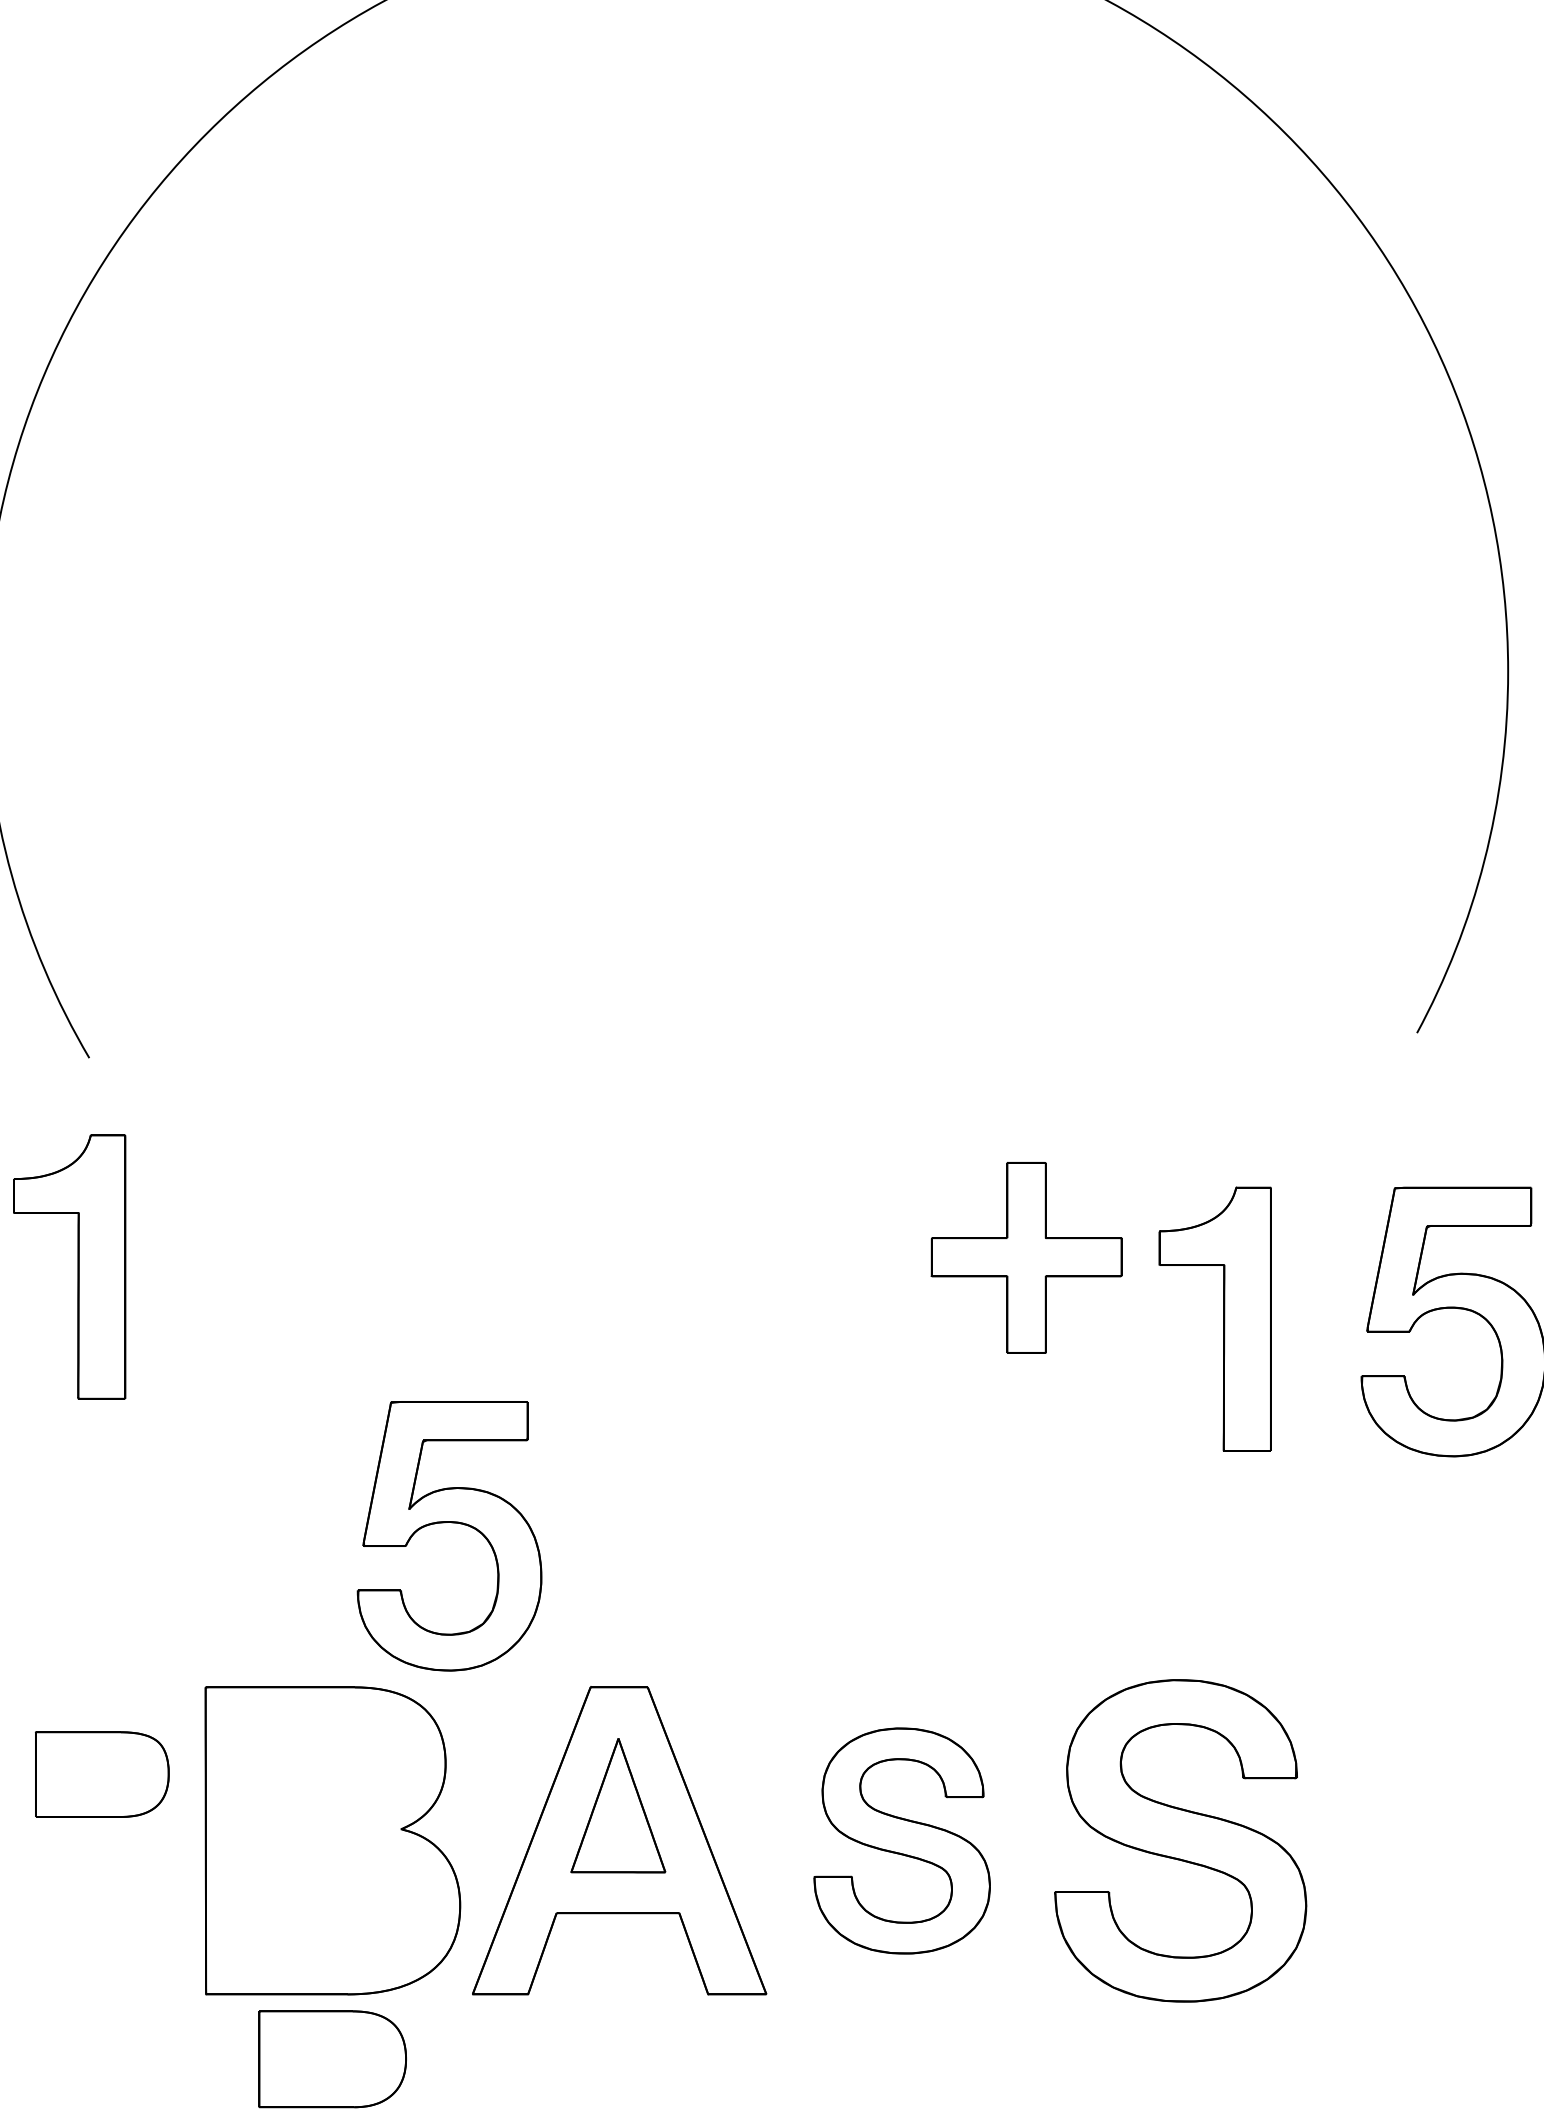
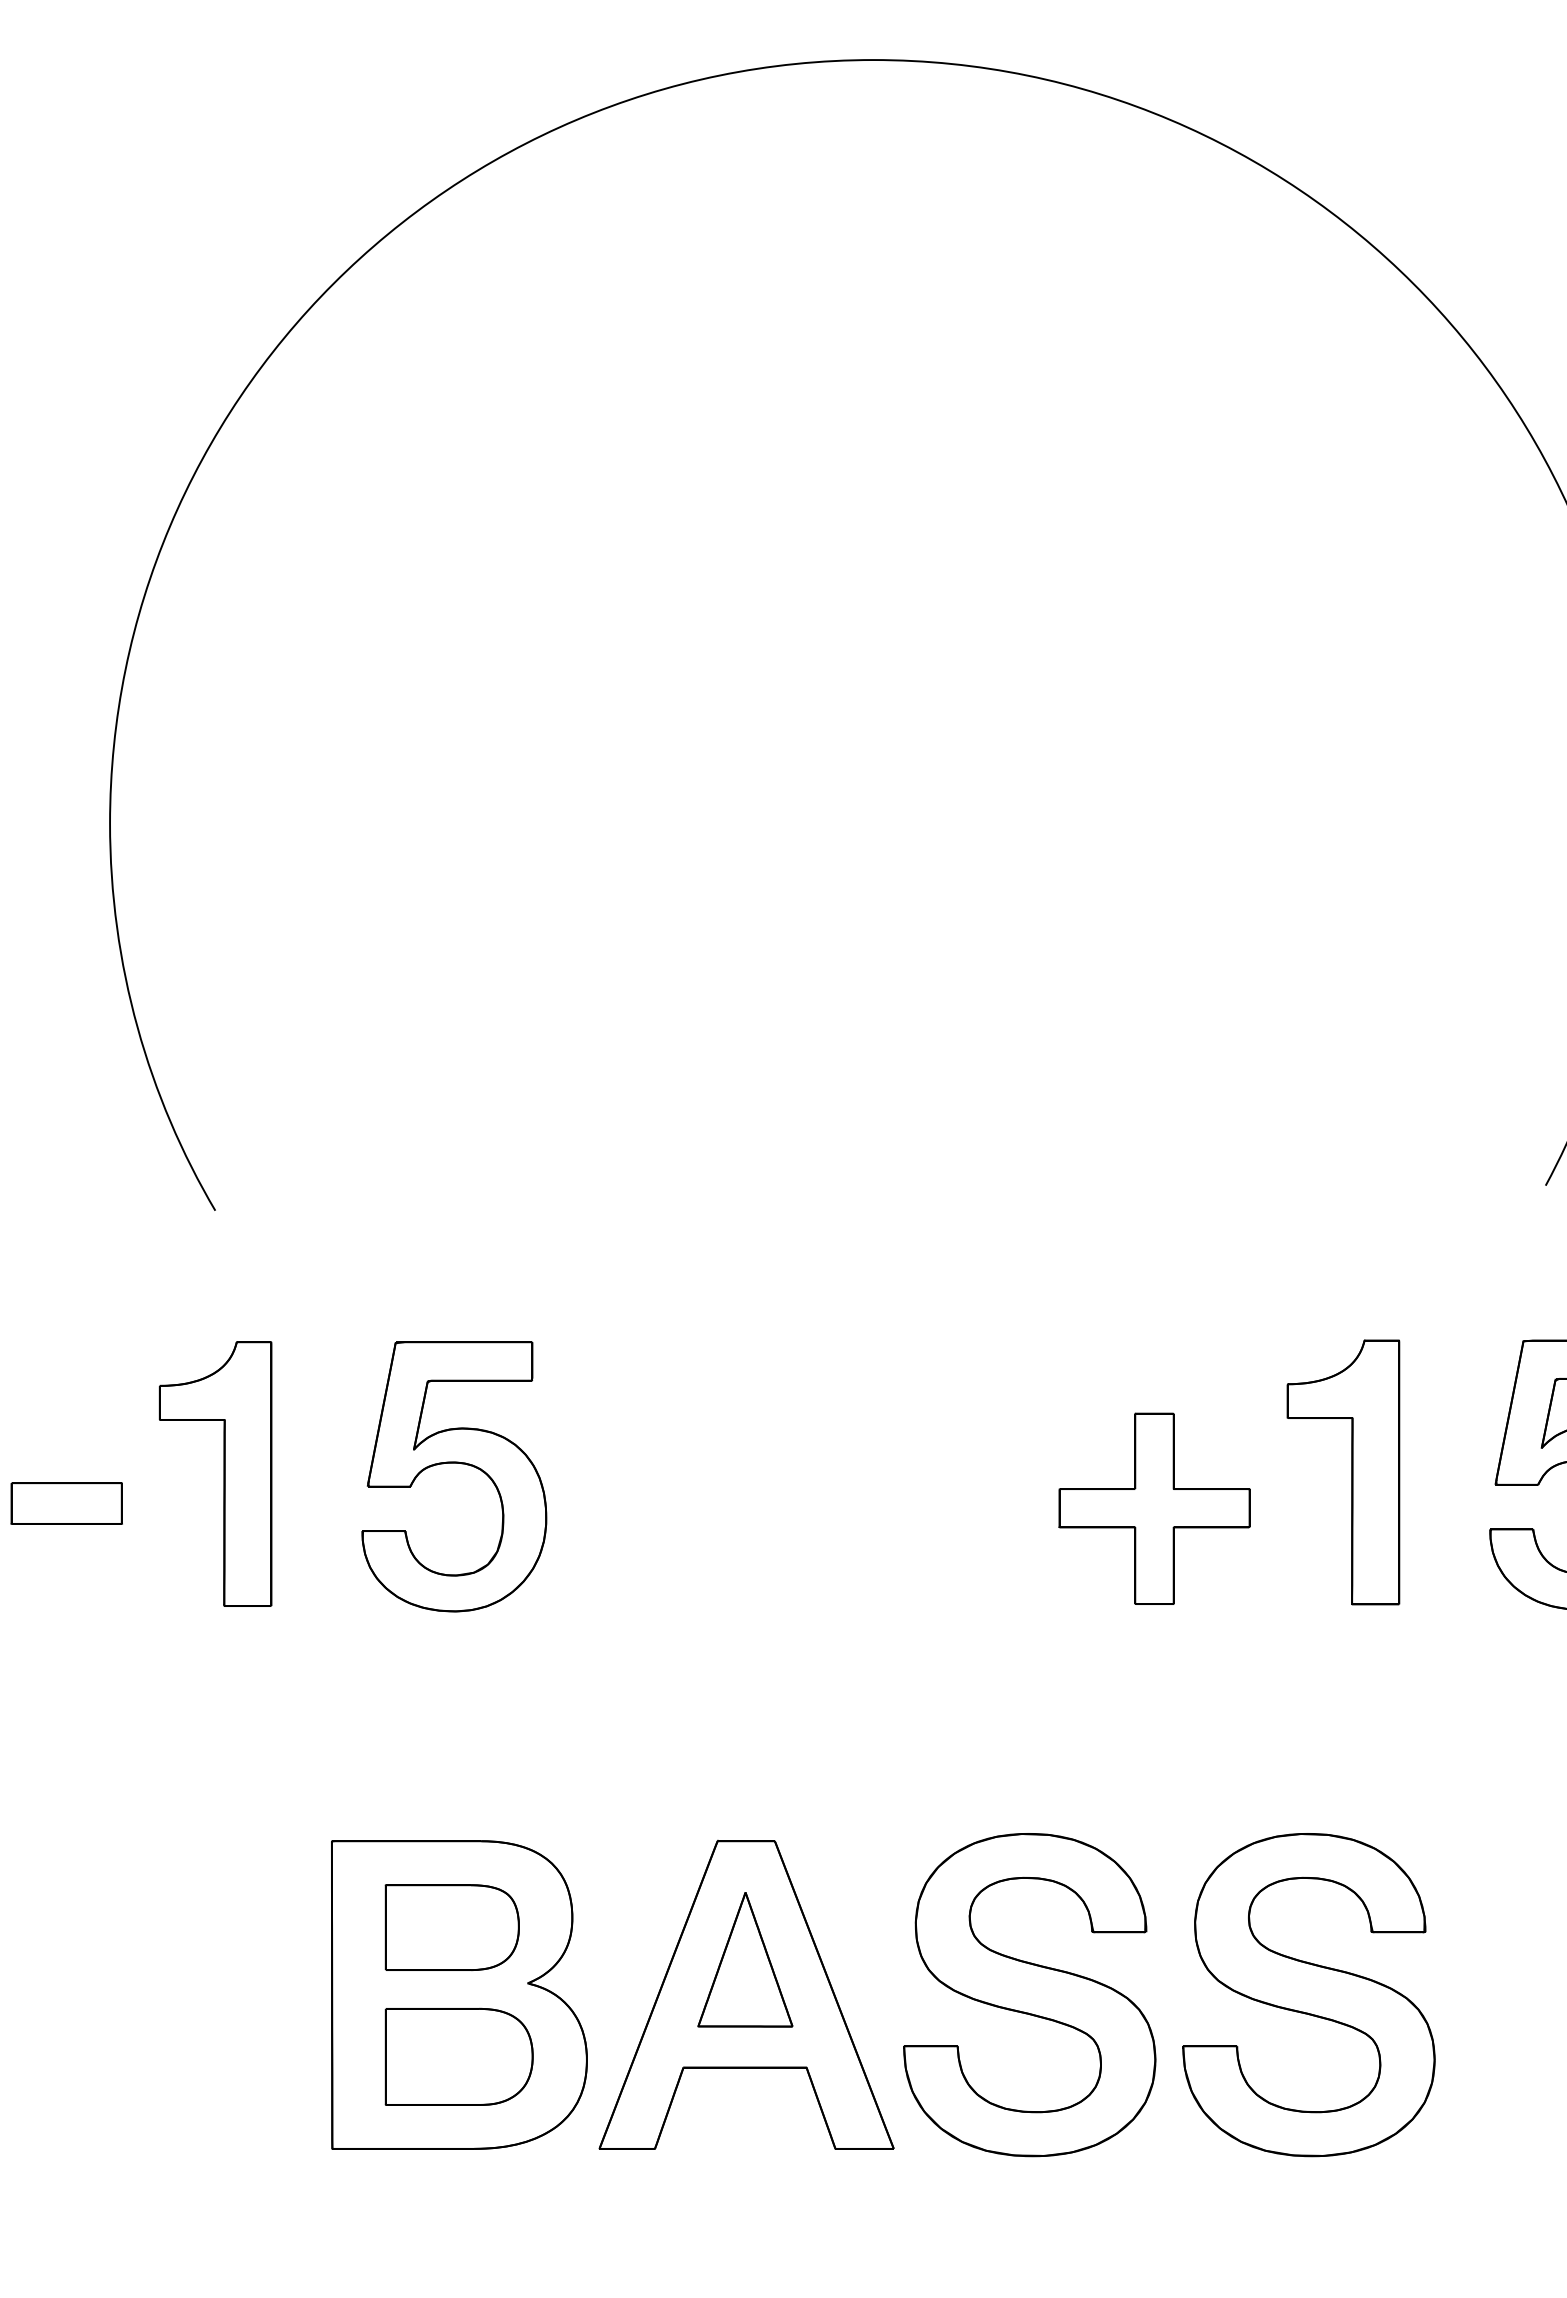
part: (1026, 1257) -> (1154, 1508), moved
part: (77, 1266) -> (223, 1473), moved
part: (449, 1522) -> (454, 1463), moved
part: (101, 1774) -> (451, 1927), moved
part: (901, 1841) -> (1029, 1995), size x1.43
part: (332, 2058) -> (458, 2056), moved

